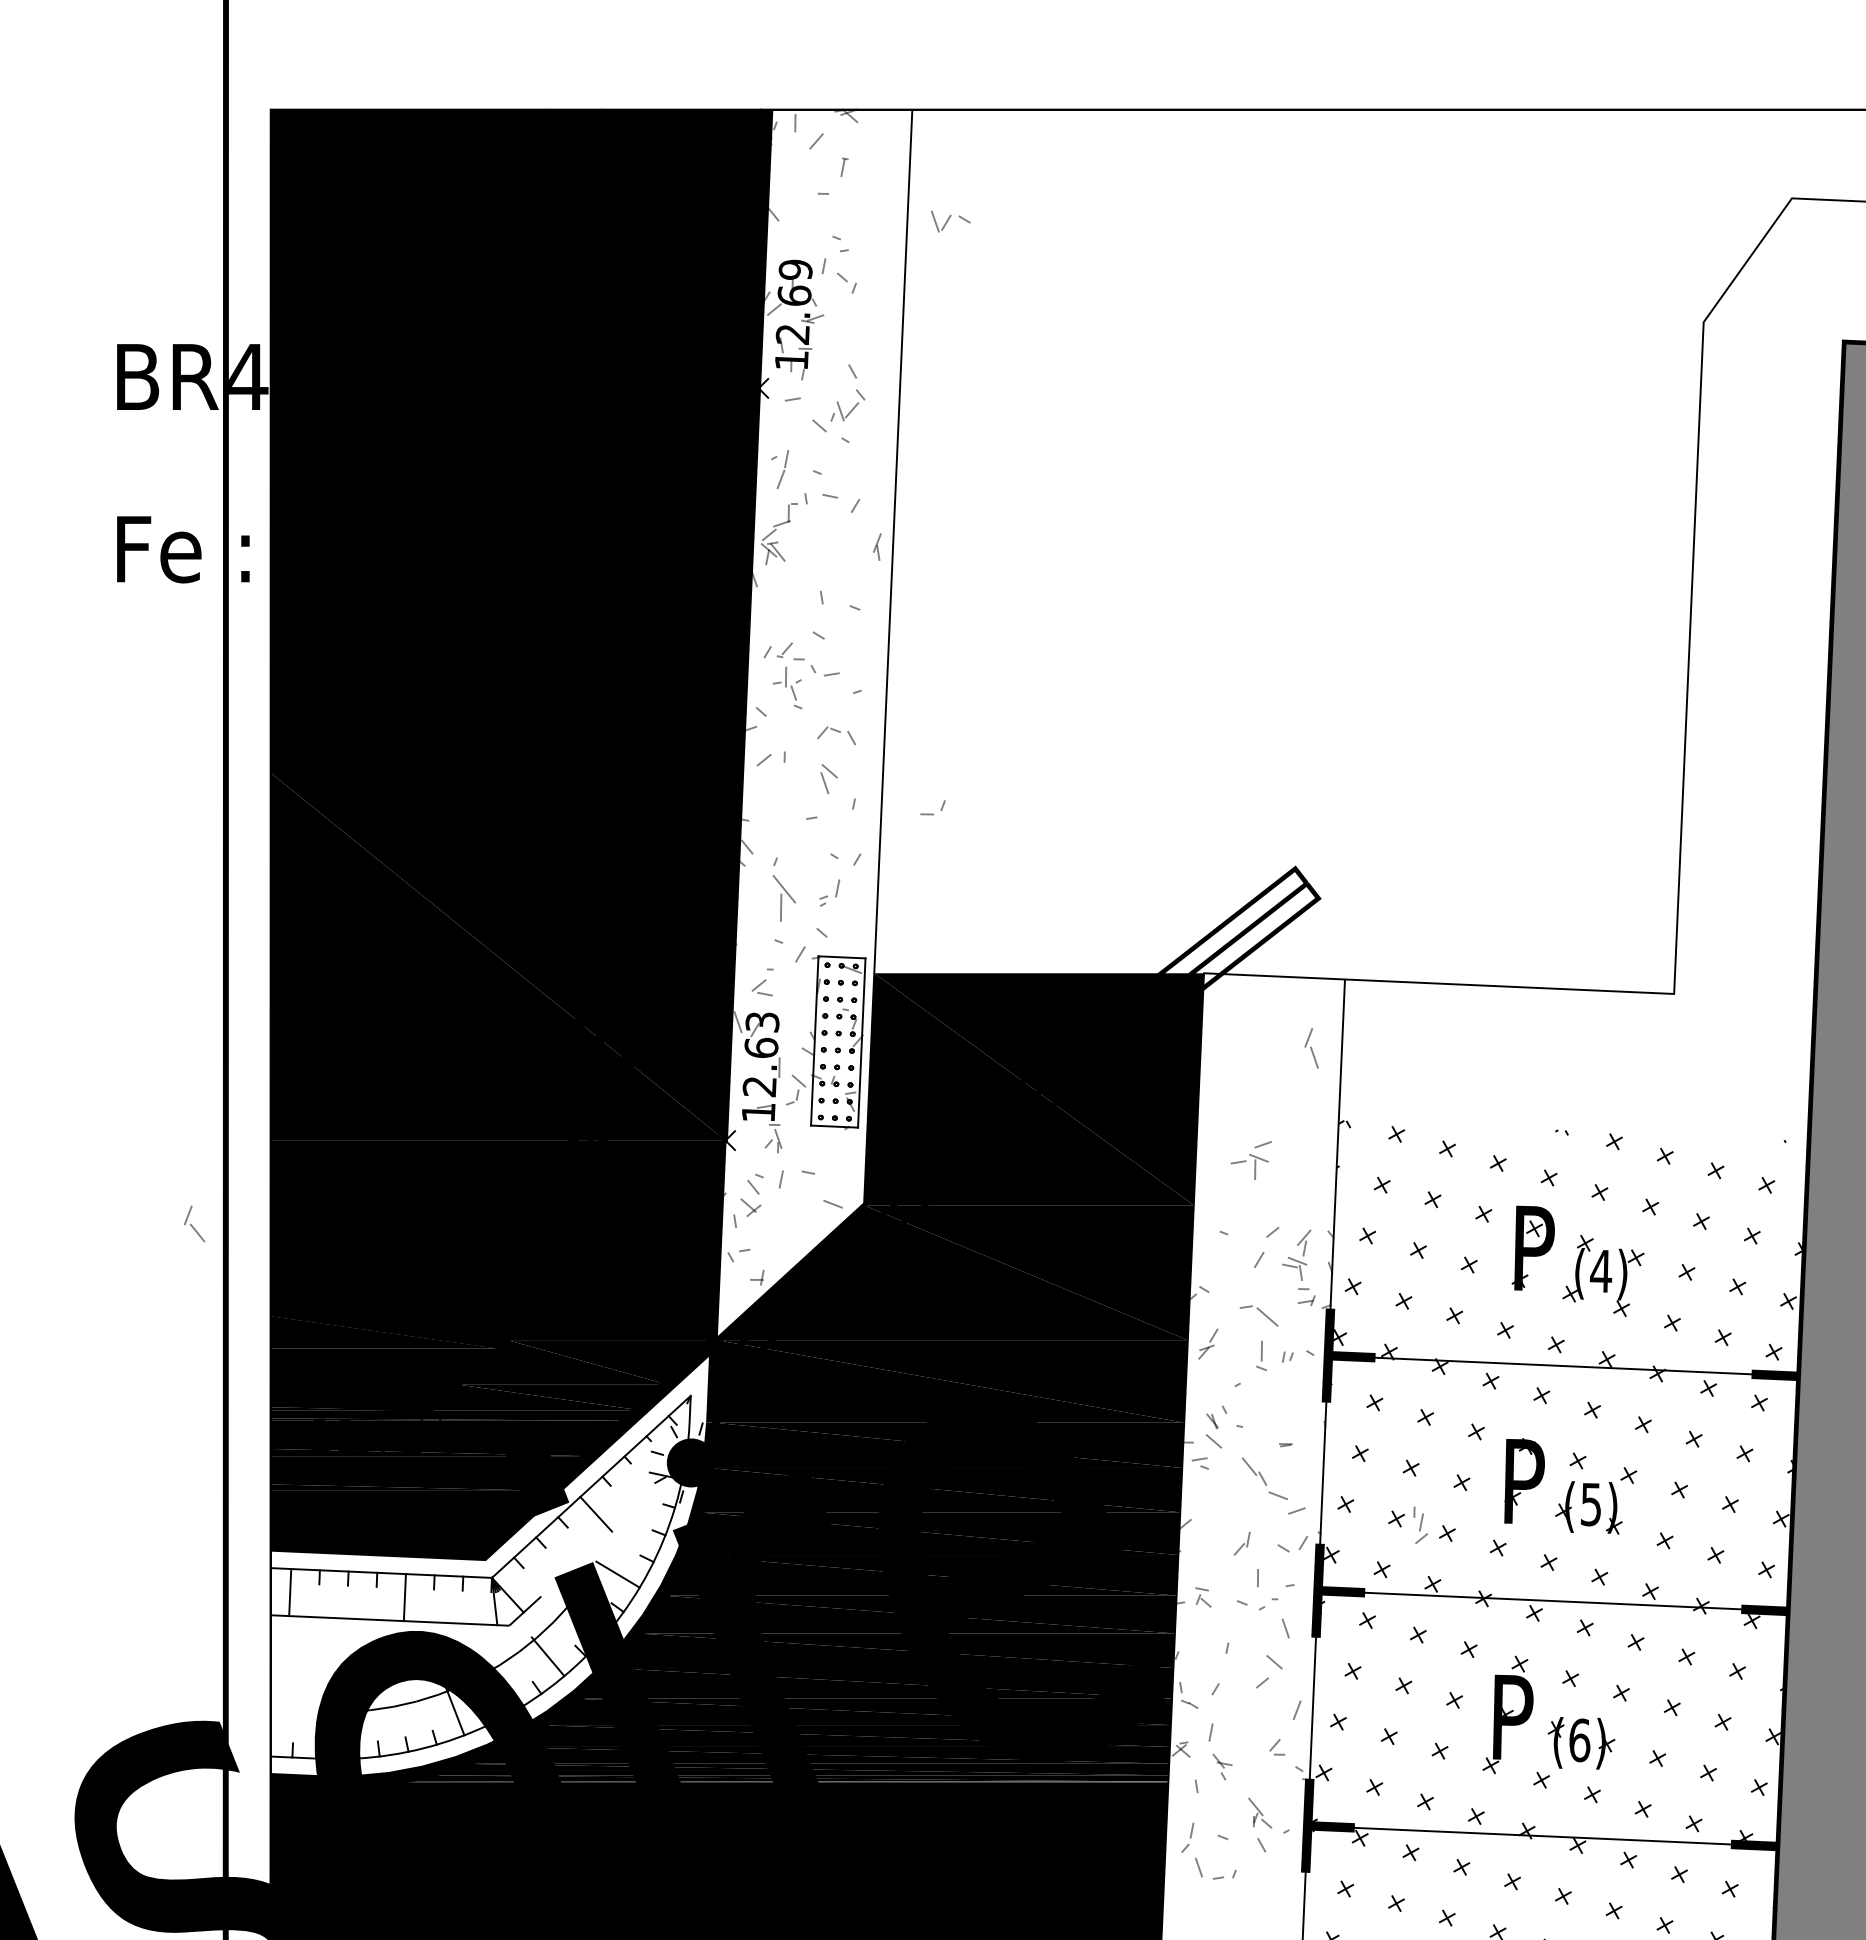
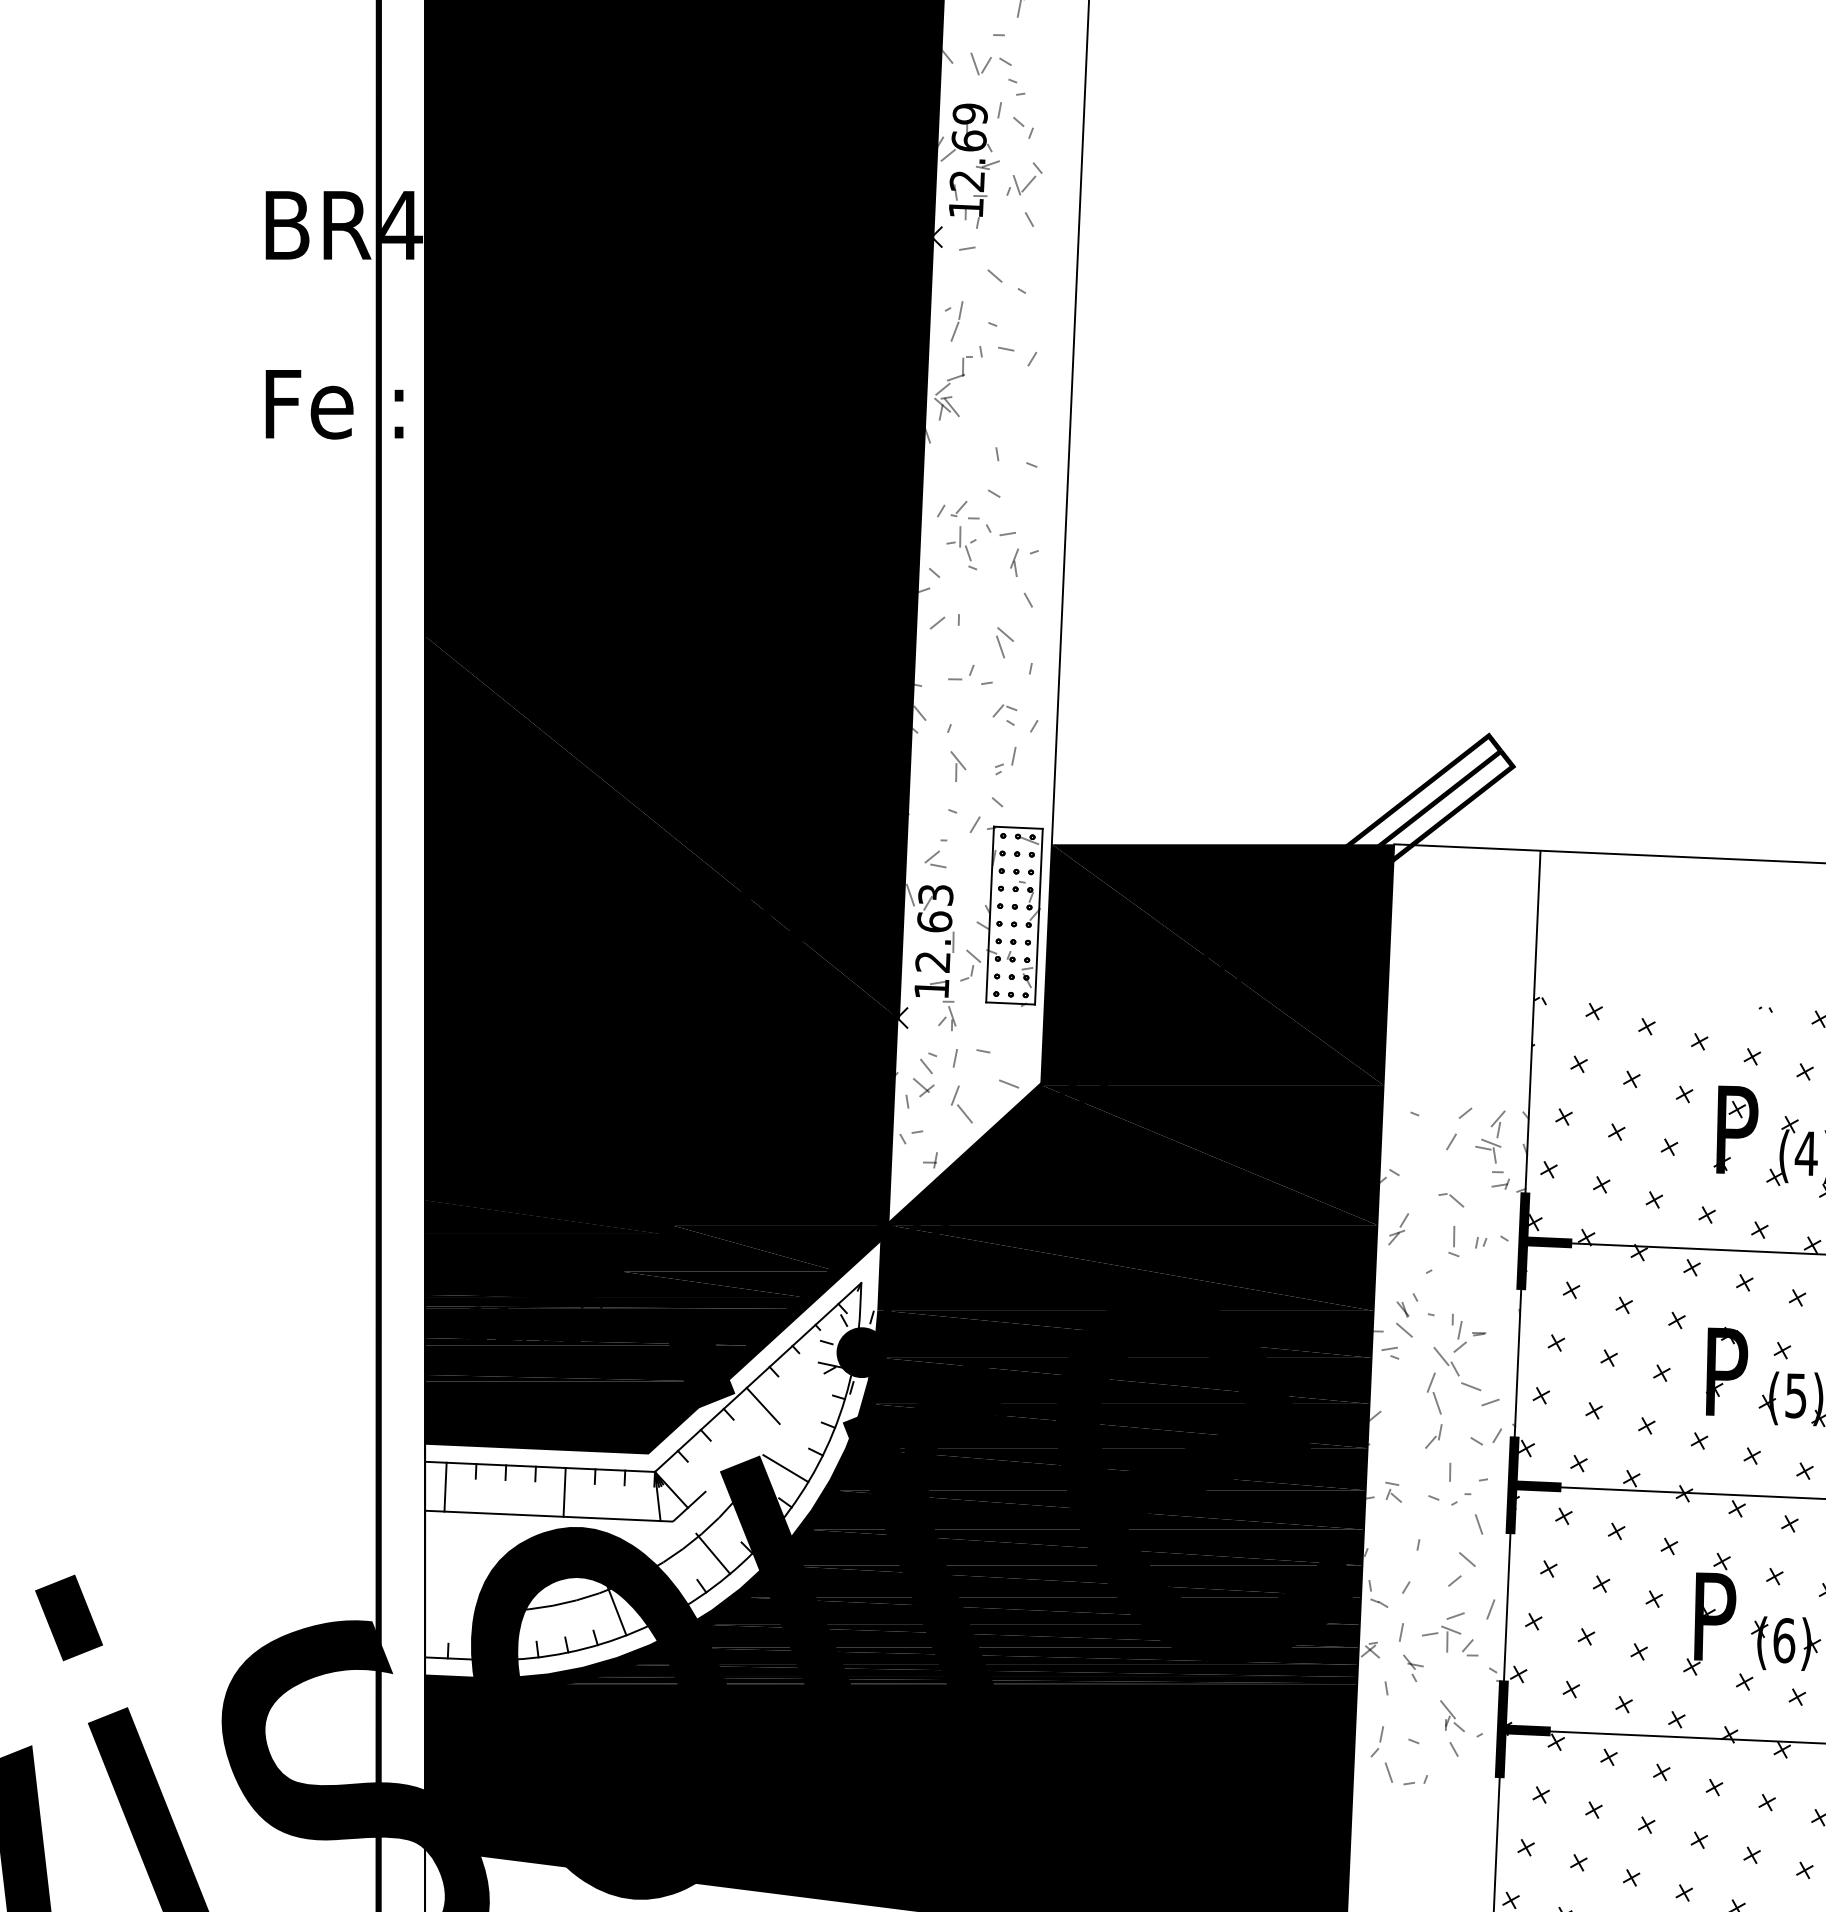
part: (950, 221) -> (990, 63), moved
part: (847, 405) -> (1024, 179), moved
part: (877, 546) -> (1014, 562), moved
part: (828, 732) -> (1004, 710), moved
part: (932, 807) -> (960, 672), moved
part: (783, 898) -> (957, 766), size x0.62
part: (1311, 1048) -> (1434, 1393), moved
part: (1250, 1160) -> (1442, 1632), moved
part: (194, 1223) -> (961, 1104), moved
part: (1258, 1316) -> (1450, 1200), size x0.62
part: (1420, 1524) -> (1459, 1332), moved

